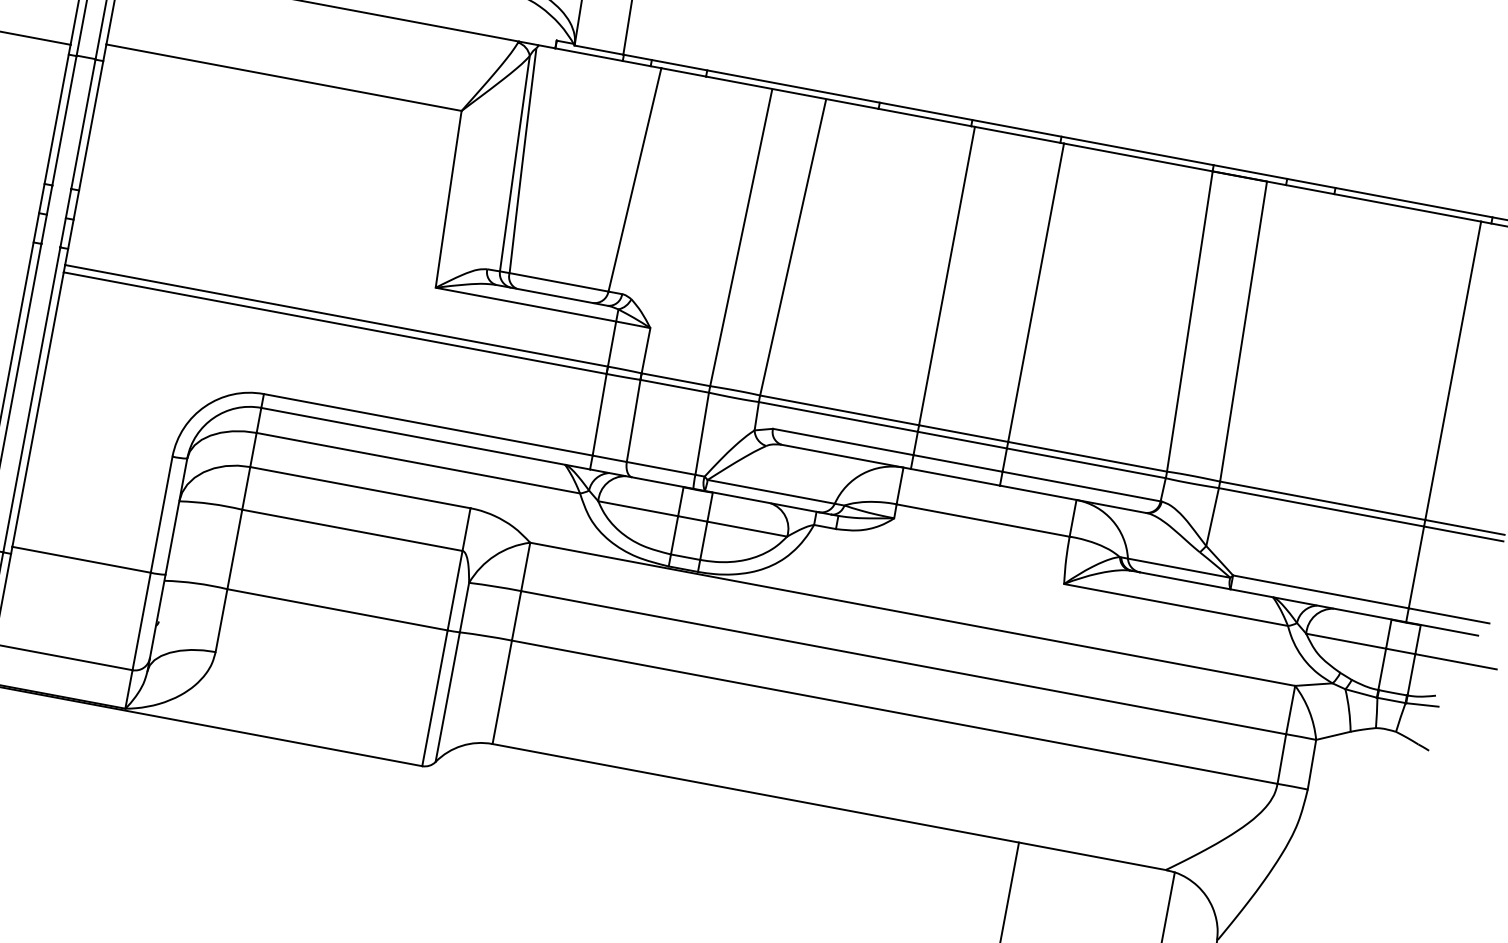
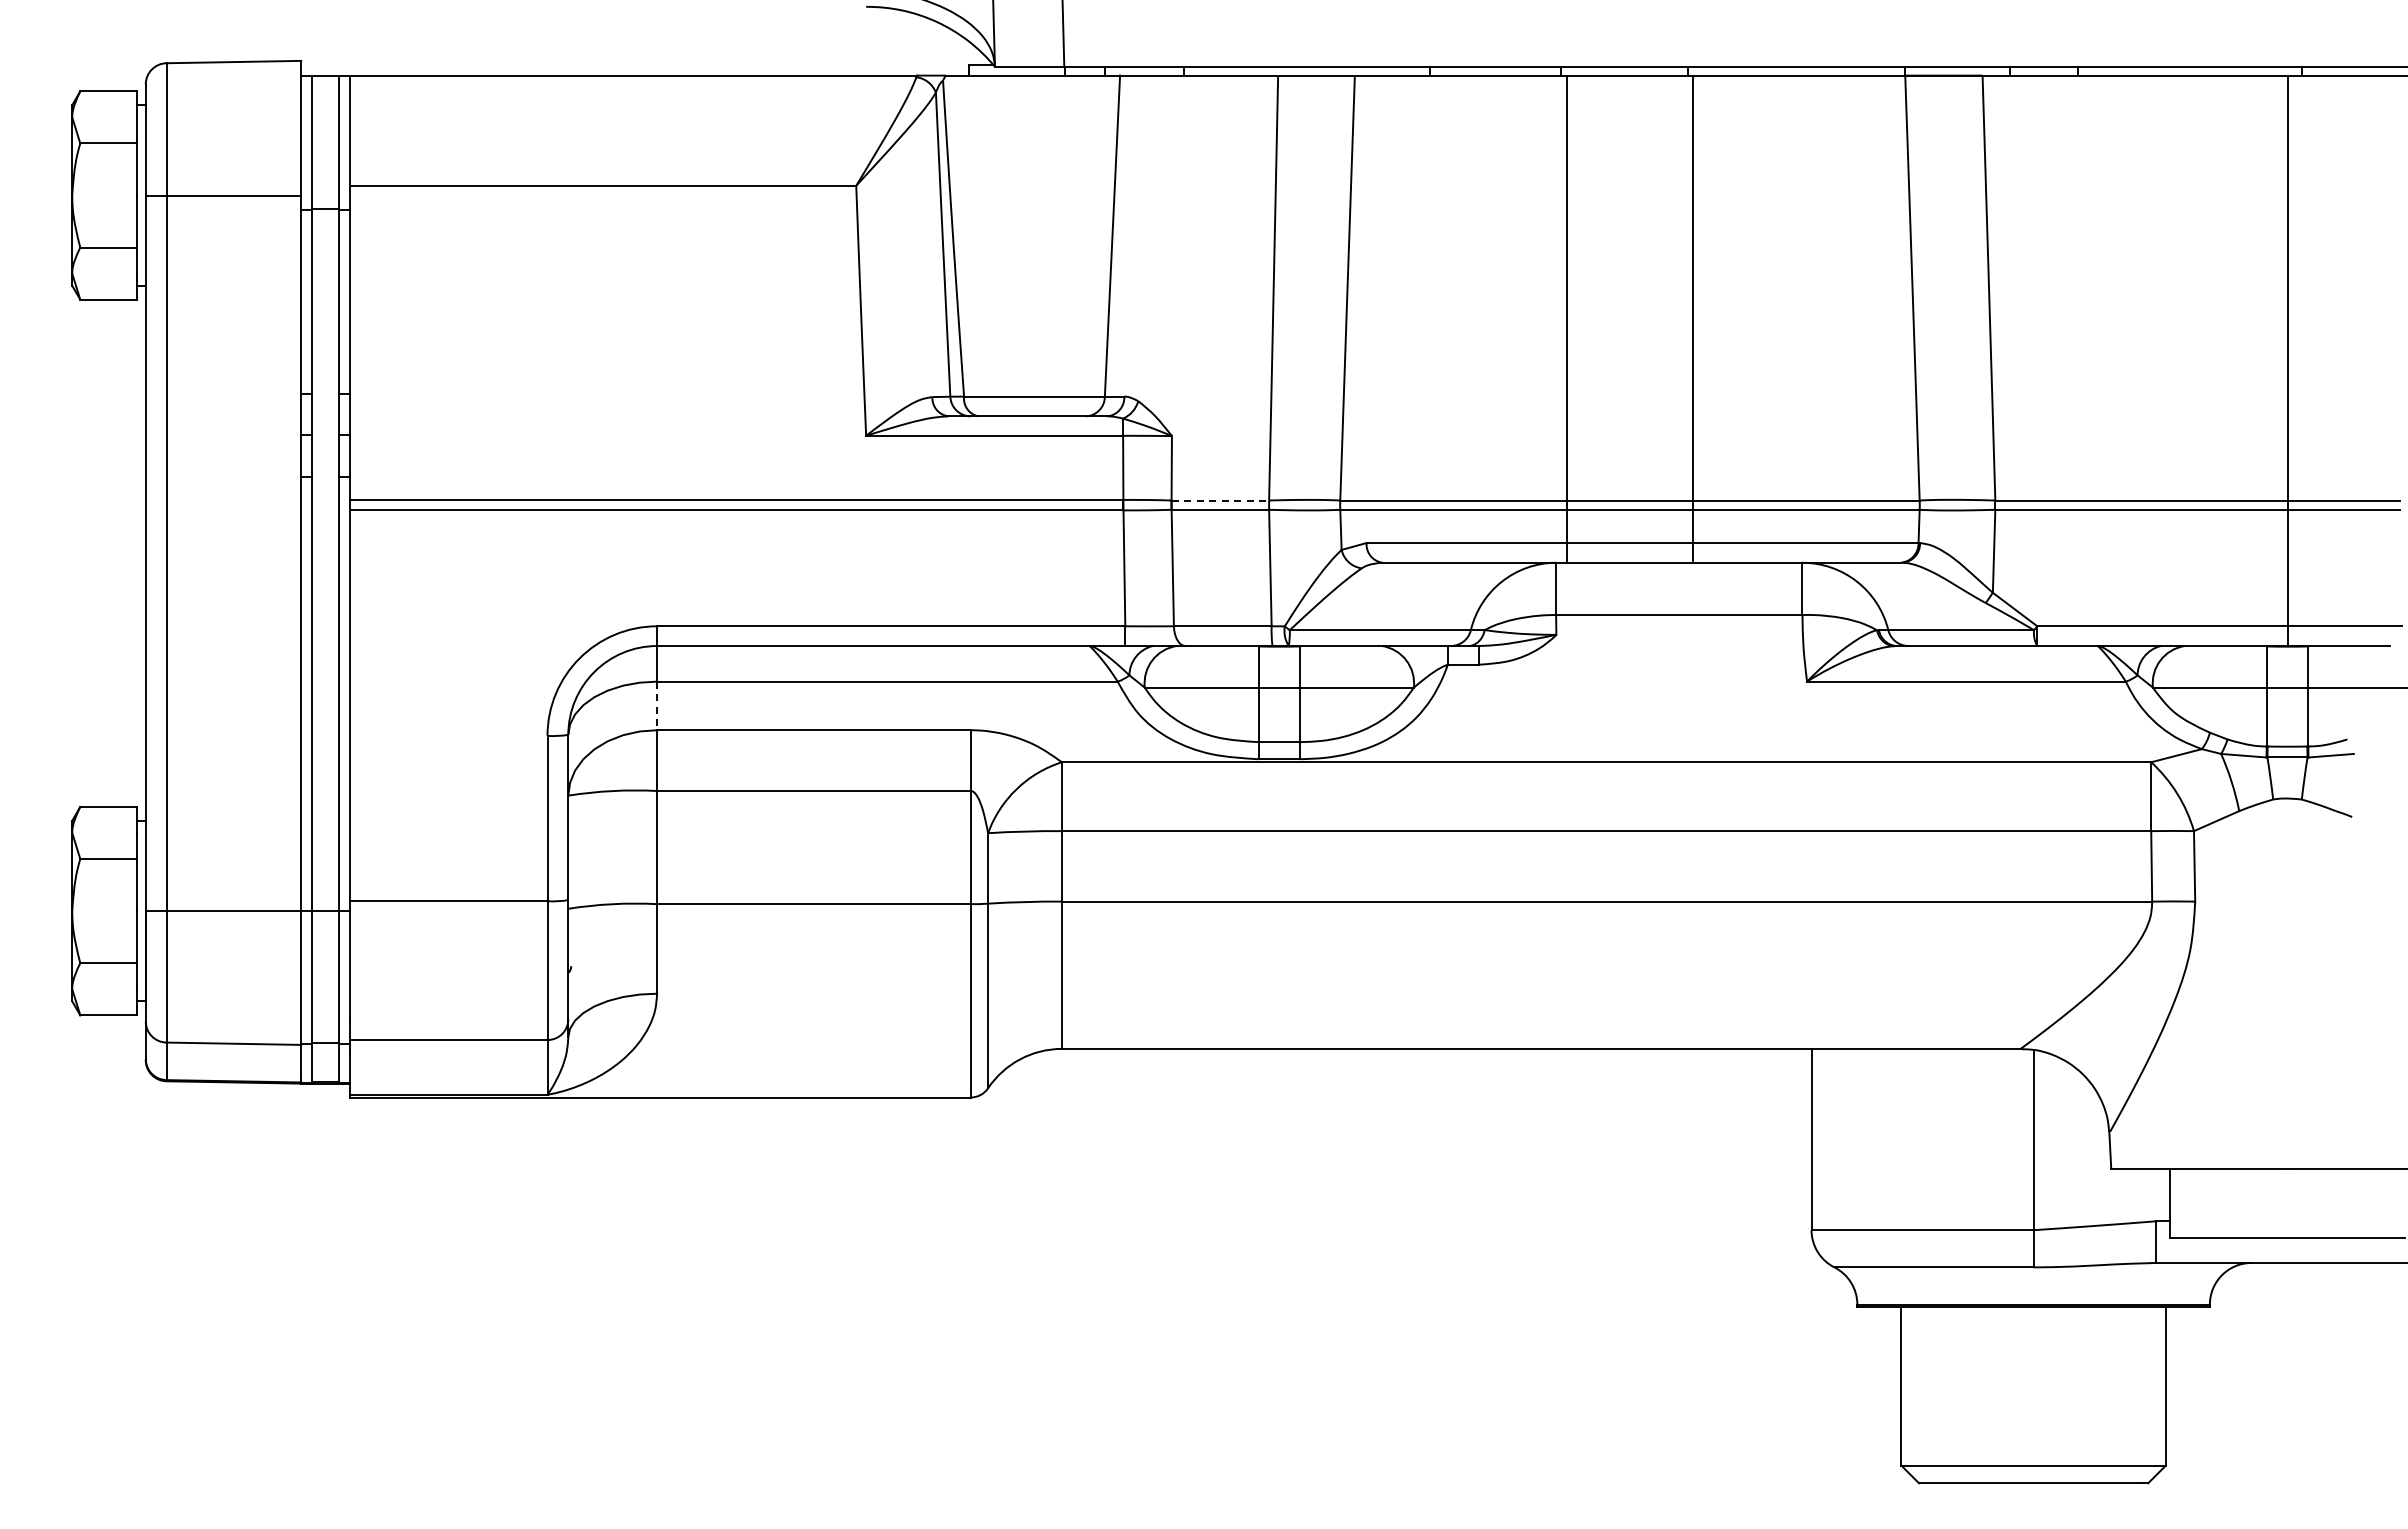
line: (676, 379) -> (1220, 500), solid -> dashed
line: (253, 450) -> (657, 706), solid -> dashed

